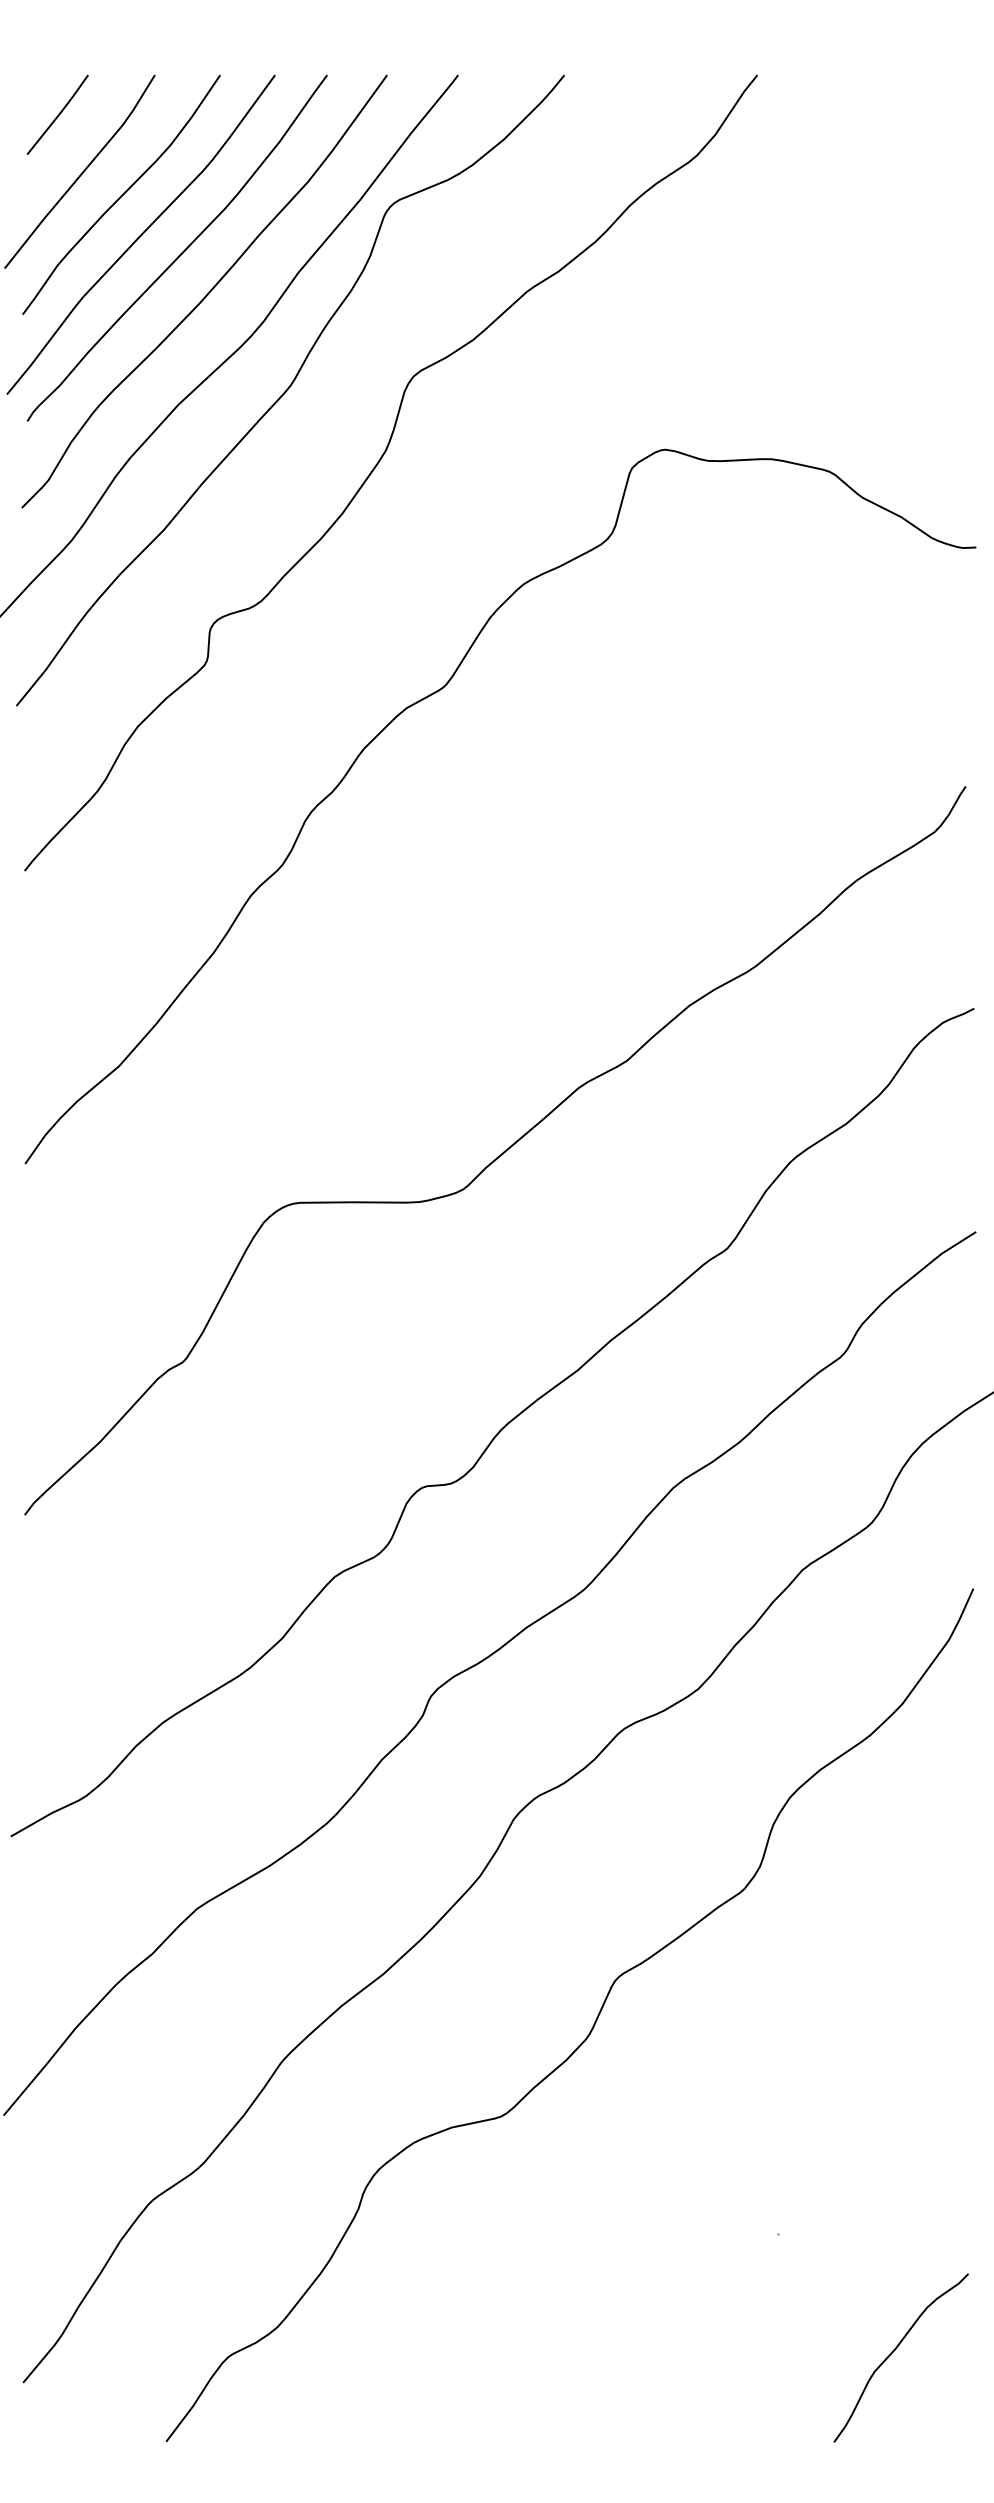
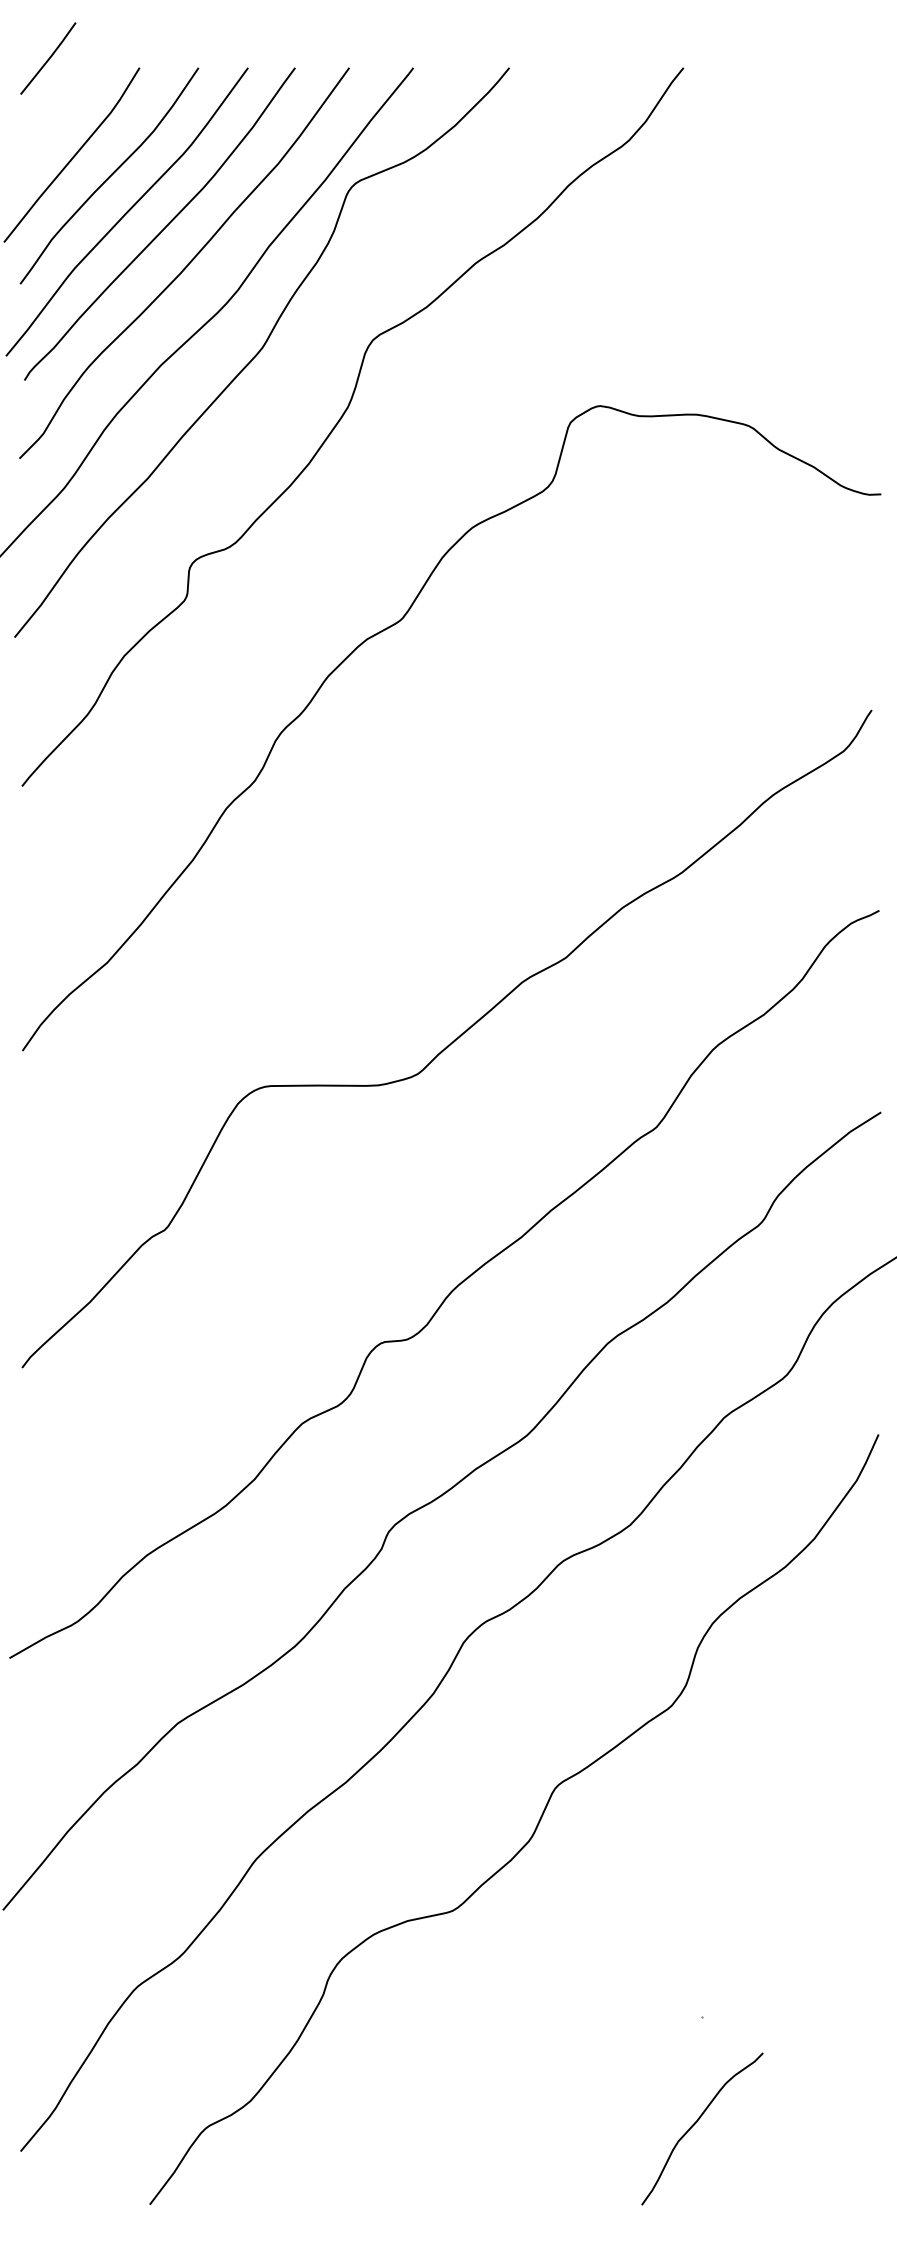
line: (58, 114) -> (48, 58), moved
curve: (894, 2351) -> (696, 2123), moved

